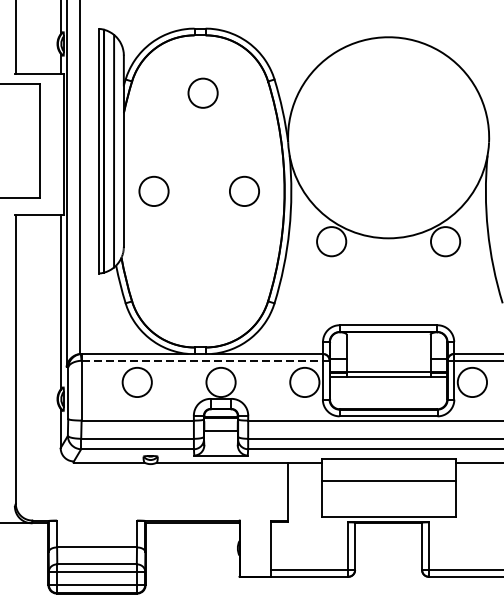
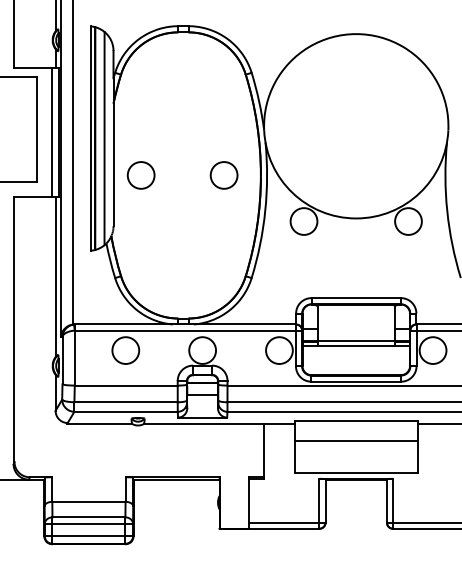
circle: (202, 93) -> (185, 85), removed
line: (57, 143) -> (52, 131), added
line: (205, 360) -> (188, 330), dashed -> solid

